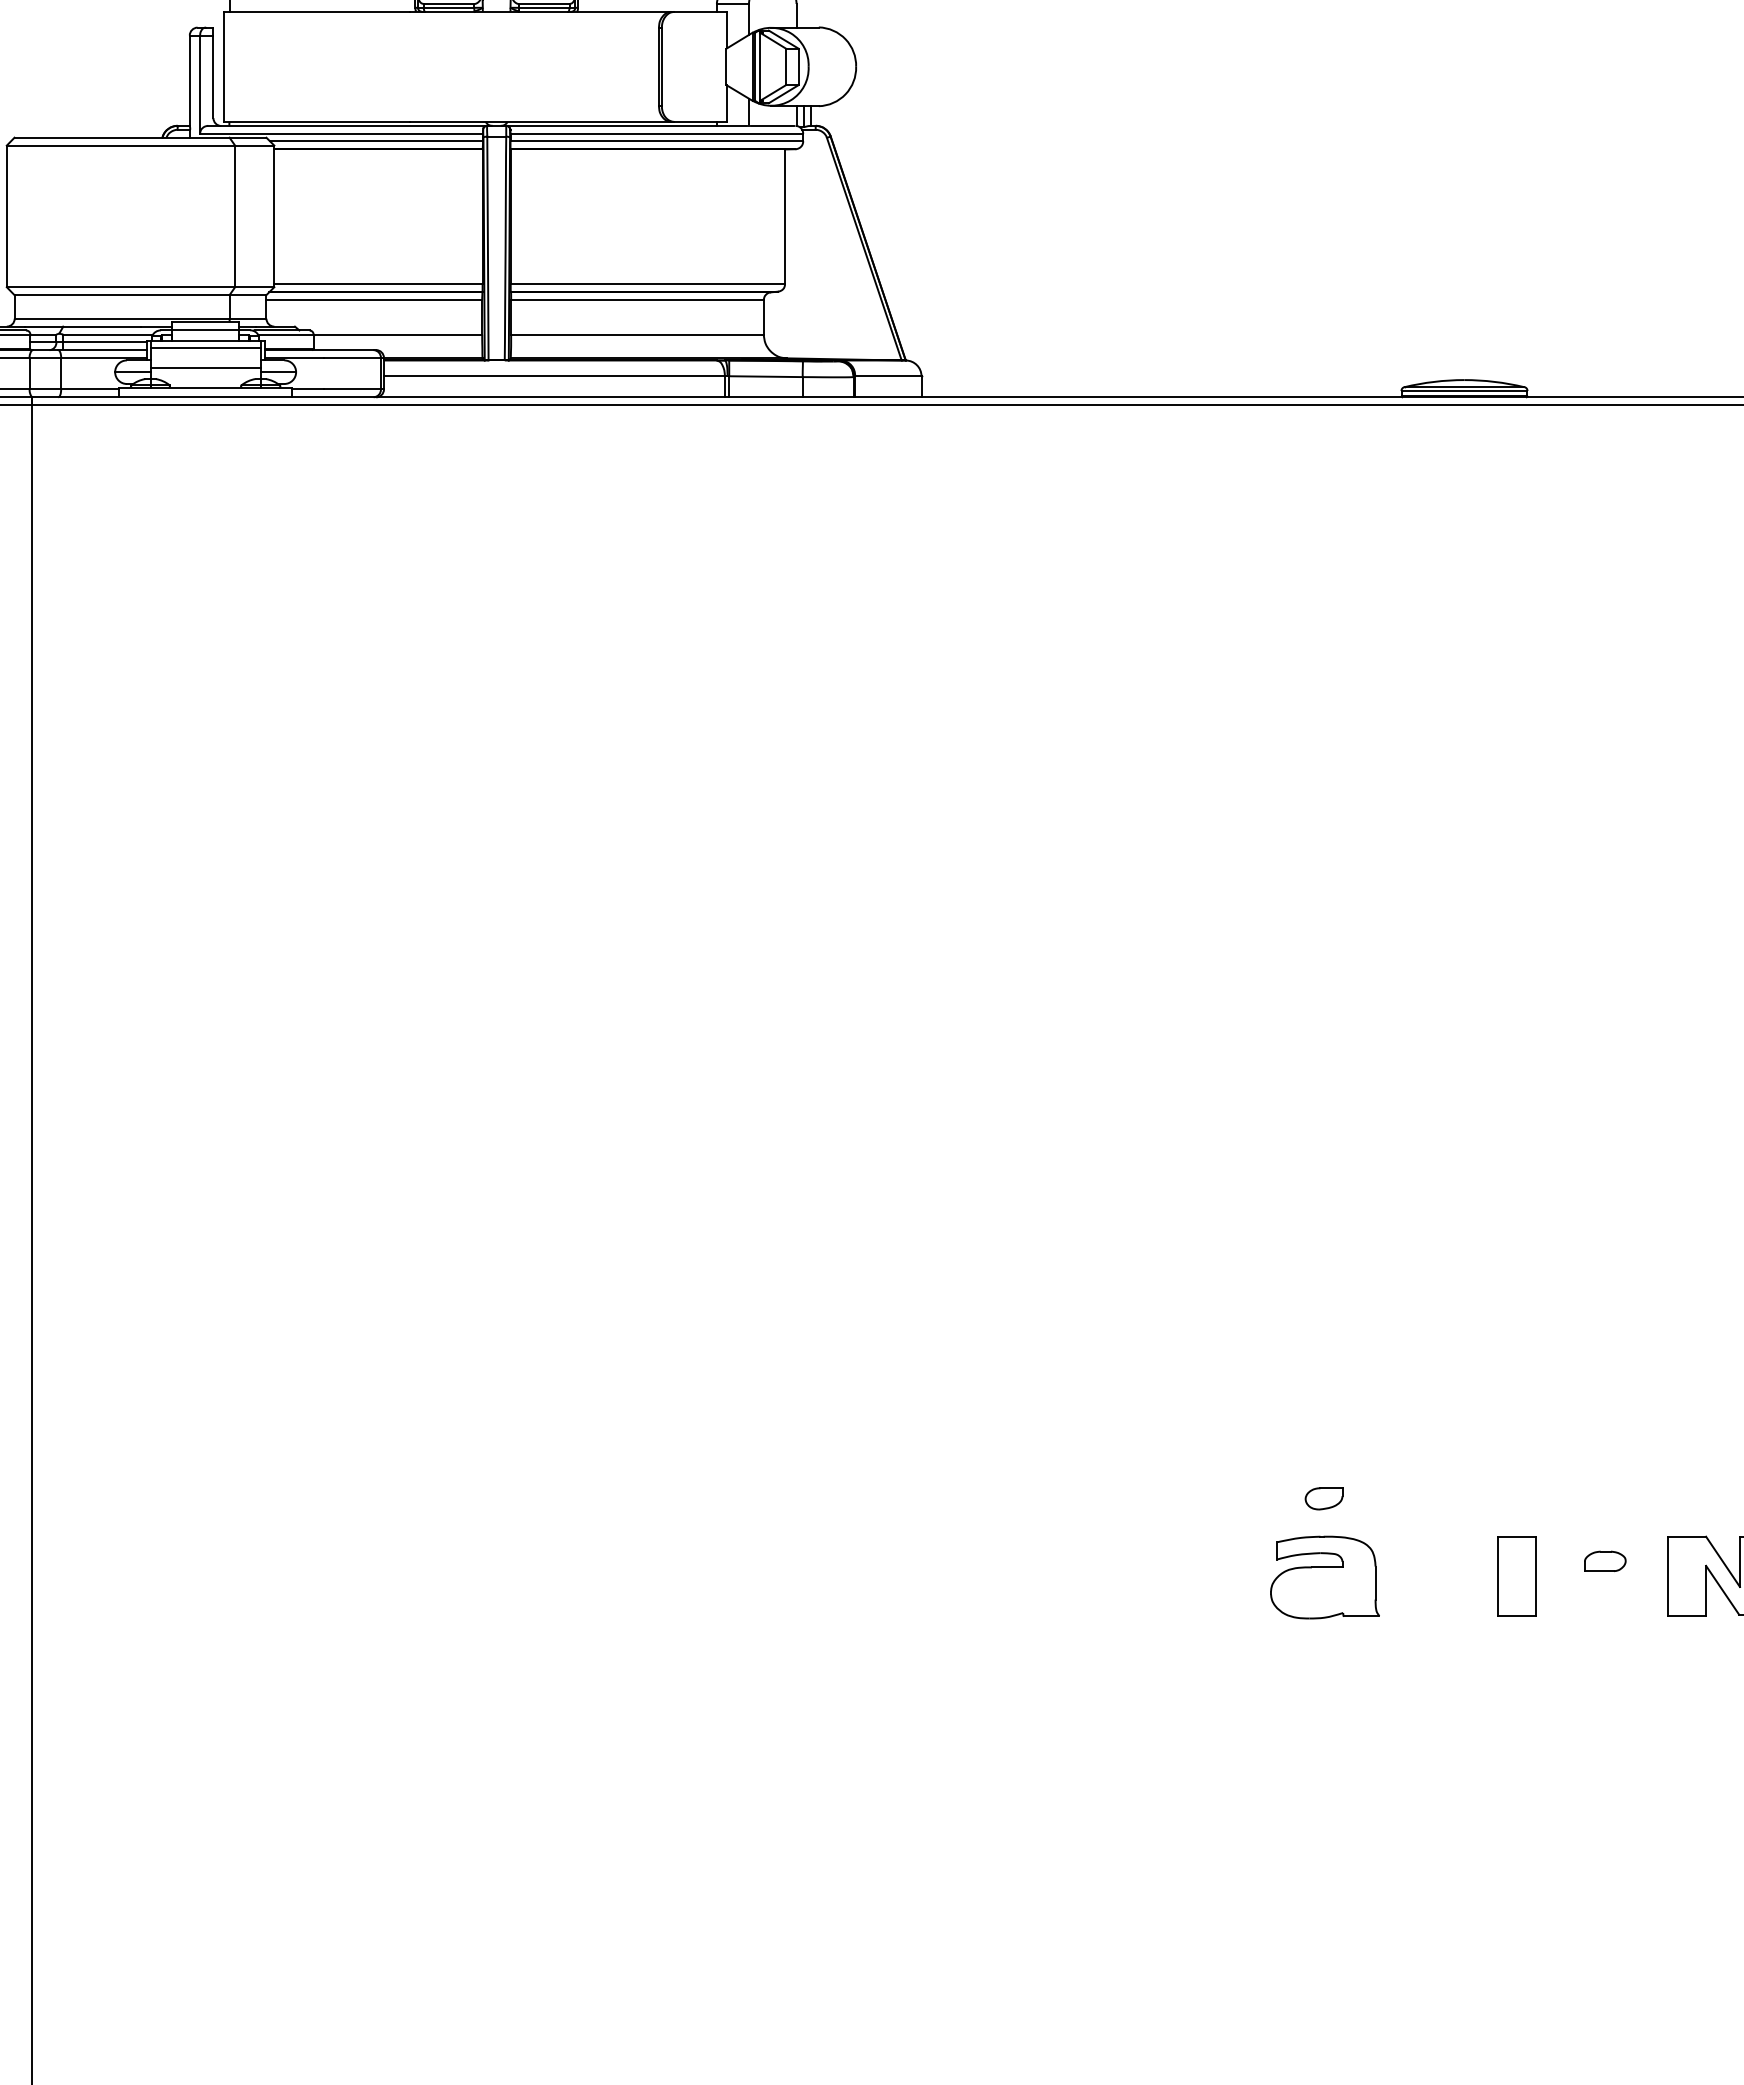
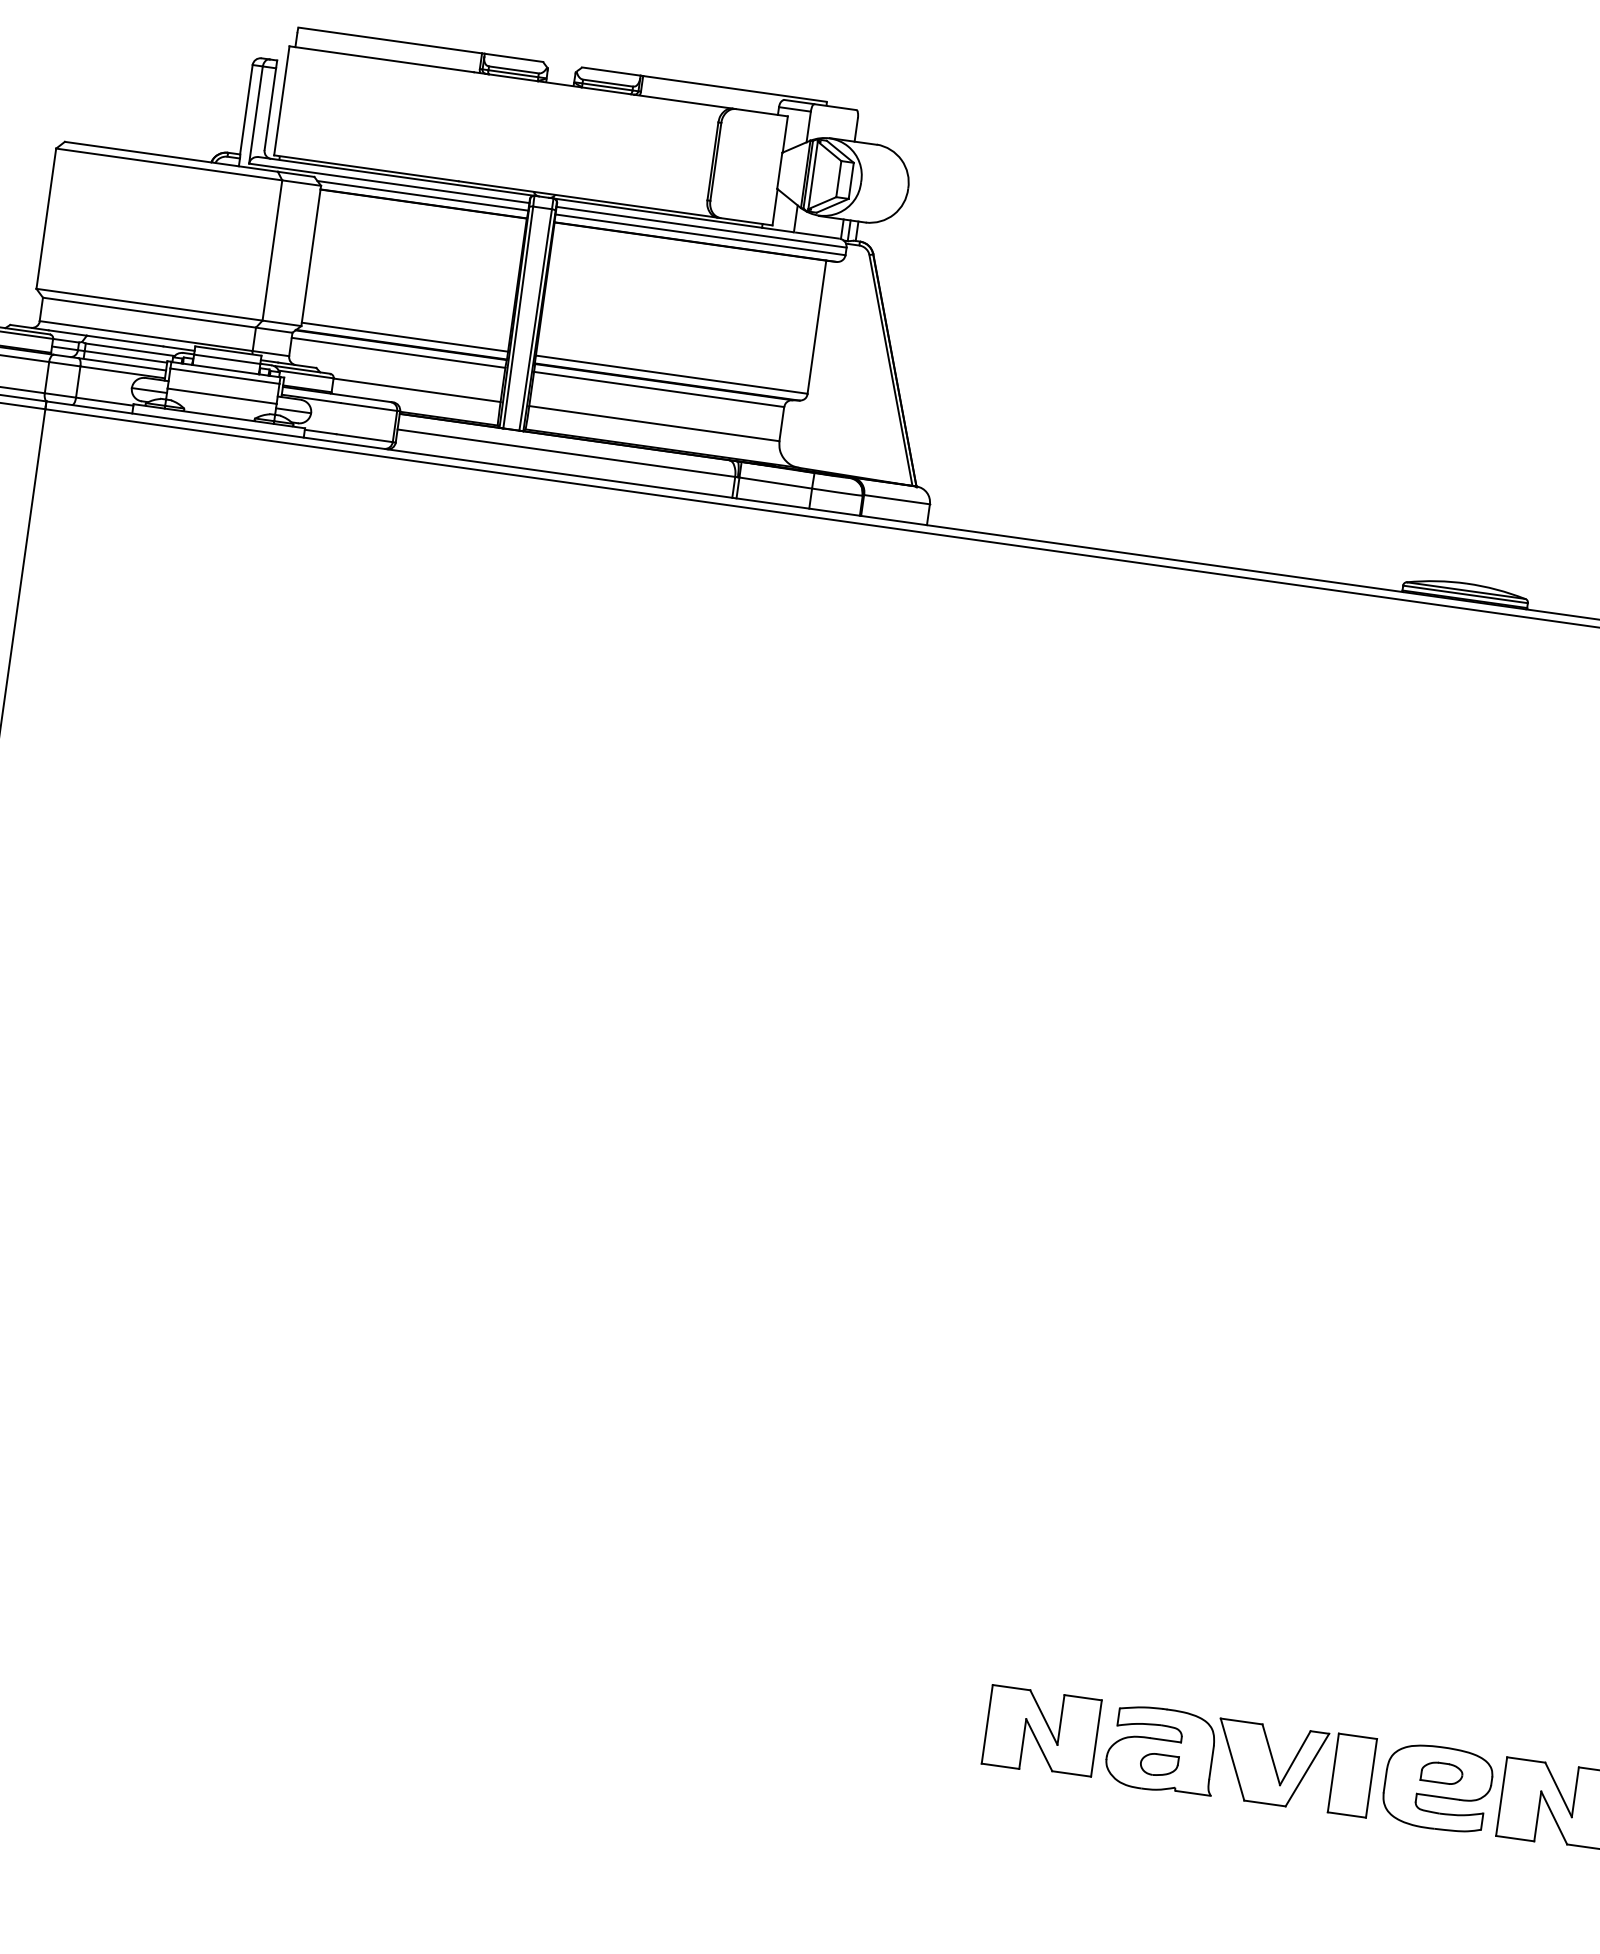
part: (1323, 1498) -> (1158, 1764), moved
part: (1202, 1575) -> (1041, 1730), added
part: (1602, 1576) -> (1437, 1787), added
part: (1432, 1577) -> (1268, 1764), added

